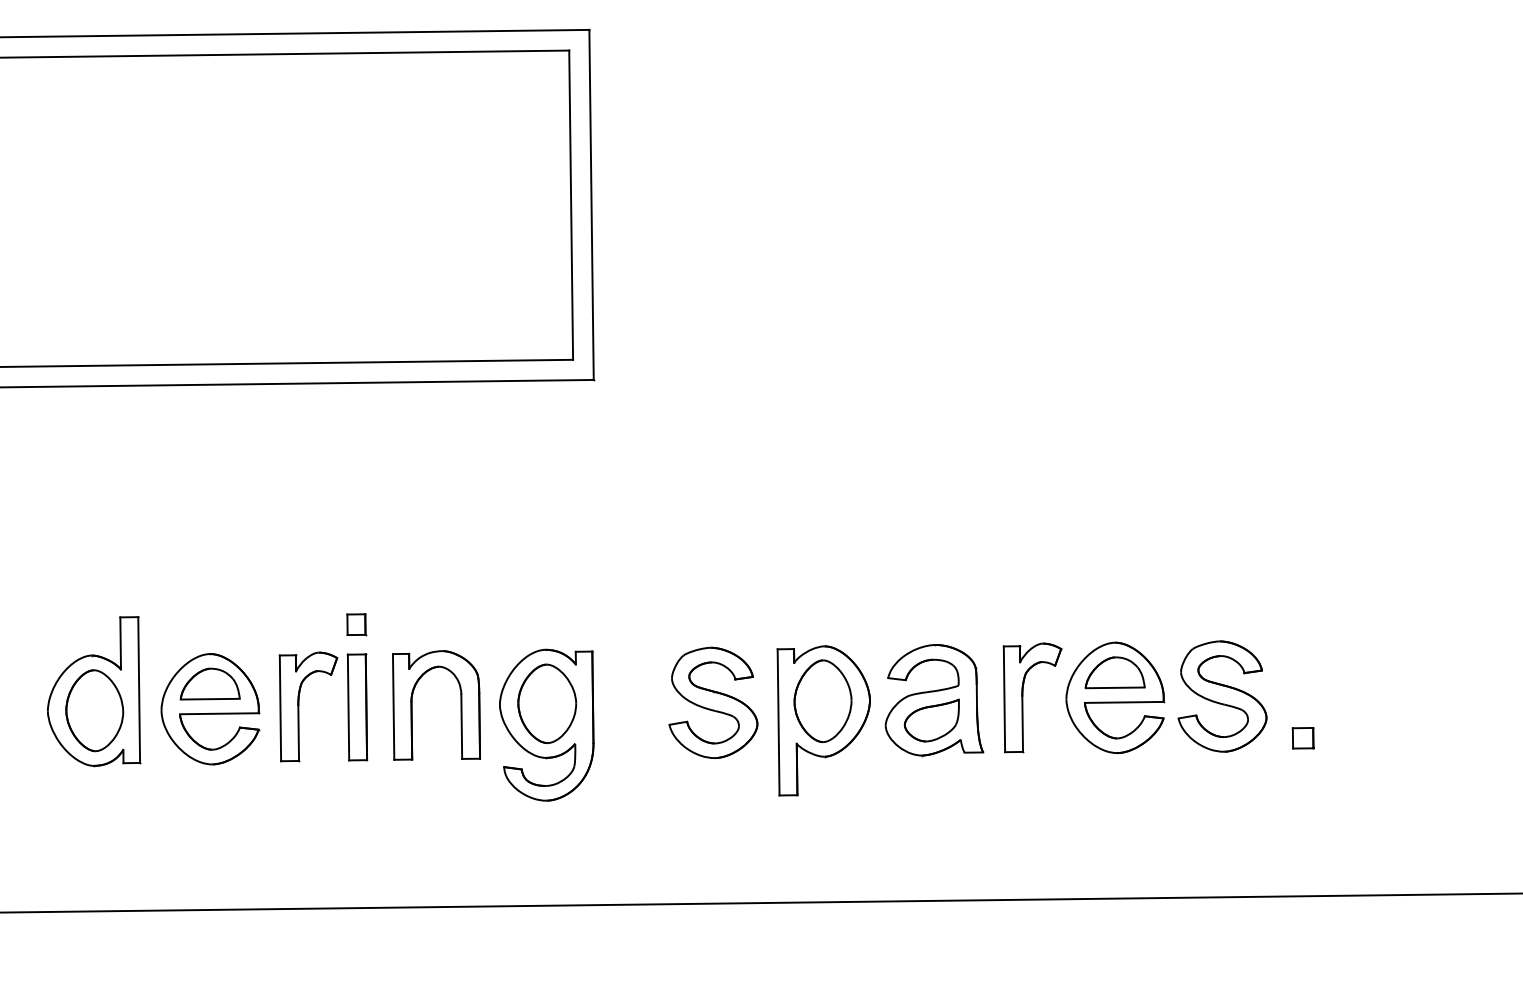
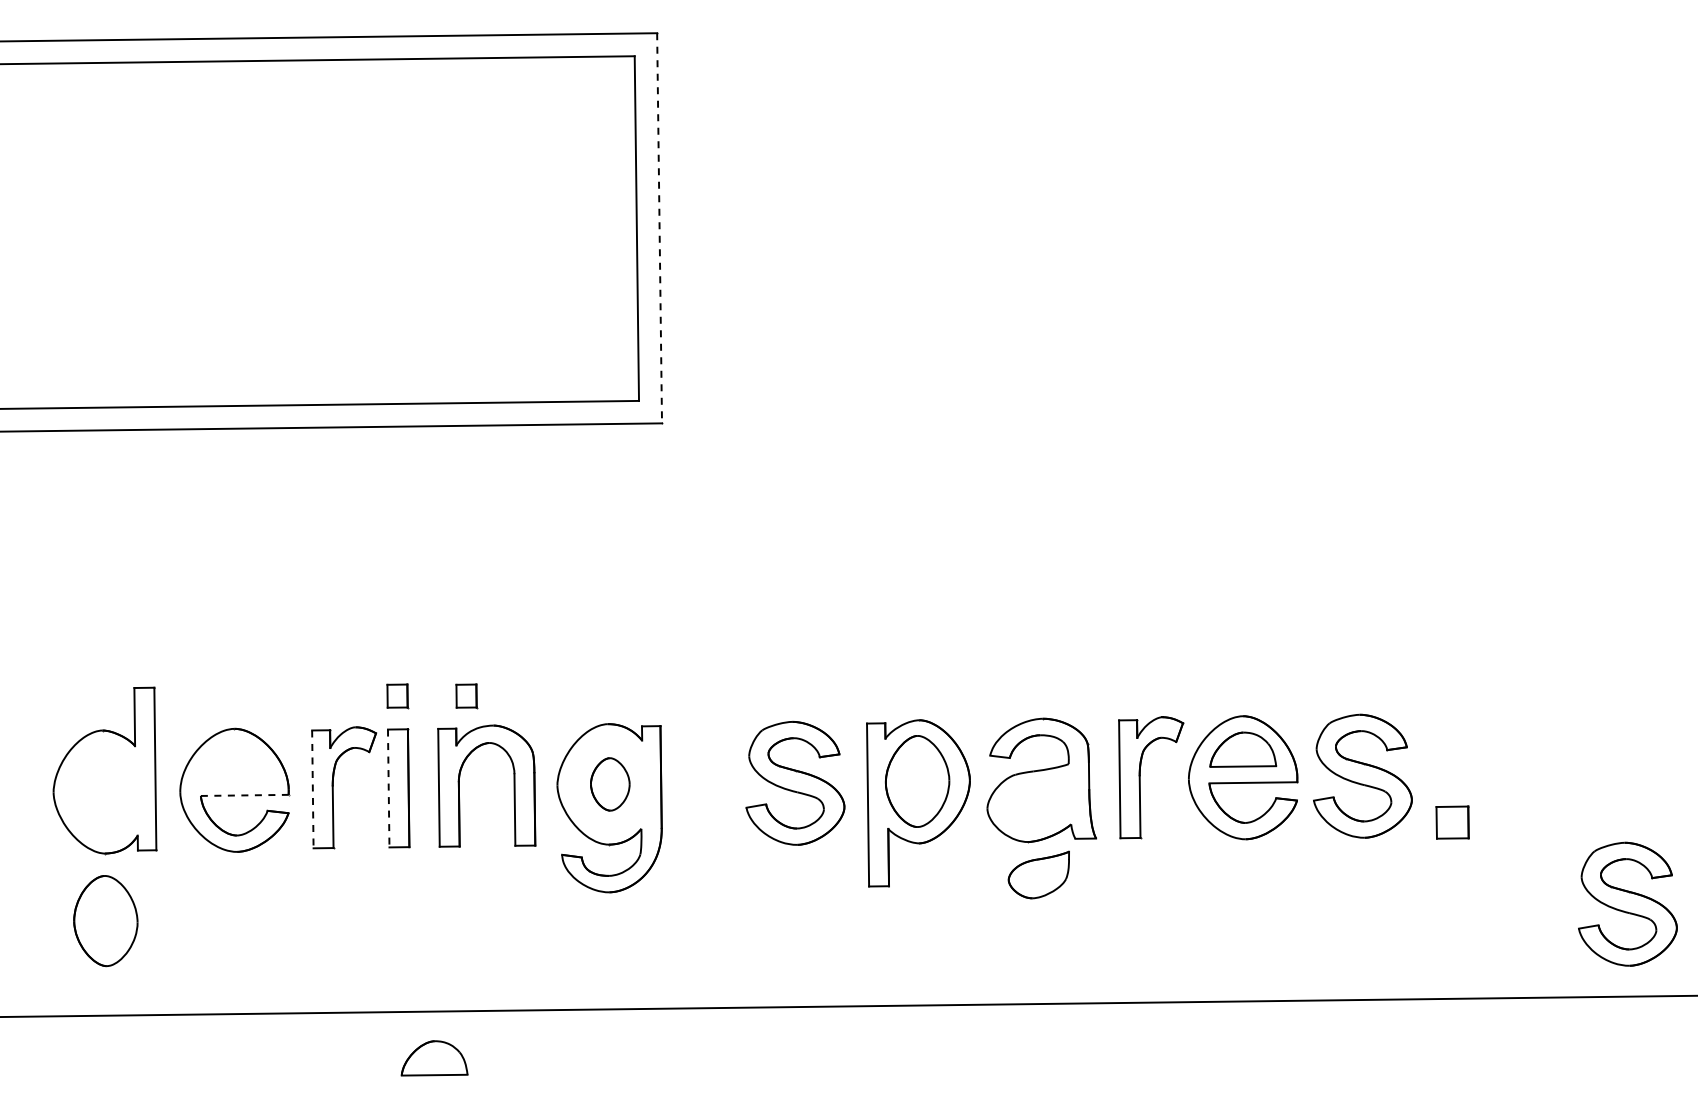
line: (591, 205) -> (659, 228), solid -> dashed
part: (418, 625) -> (466, 696), added
part: (210, 684) -> (434, 1058), moved
part: (547, 703) -> (610, 784), size x0.6
line: (348, 707) -> (388, 788), solid -> dashed
line: (280, 708) -> (312, 789), solid -> dashed
part: (94, 711) -> (105, 921), moved
line: (219, 713) -> (244, 795), solid -> dashed
part: (931, 720) -> (1038, 874), moved
part: (1302, 738) -> (1452, 822), size x1.4
part: (1459, 810) -> (1627, 903), added

